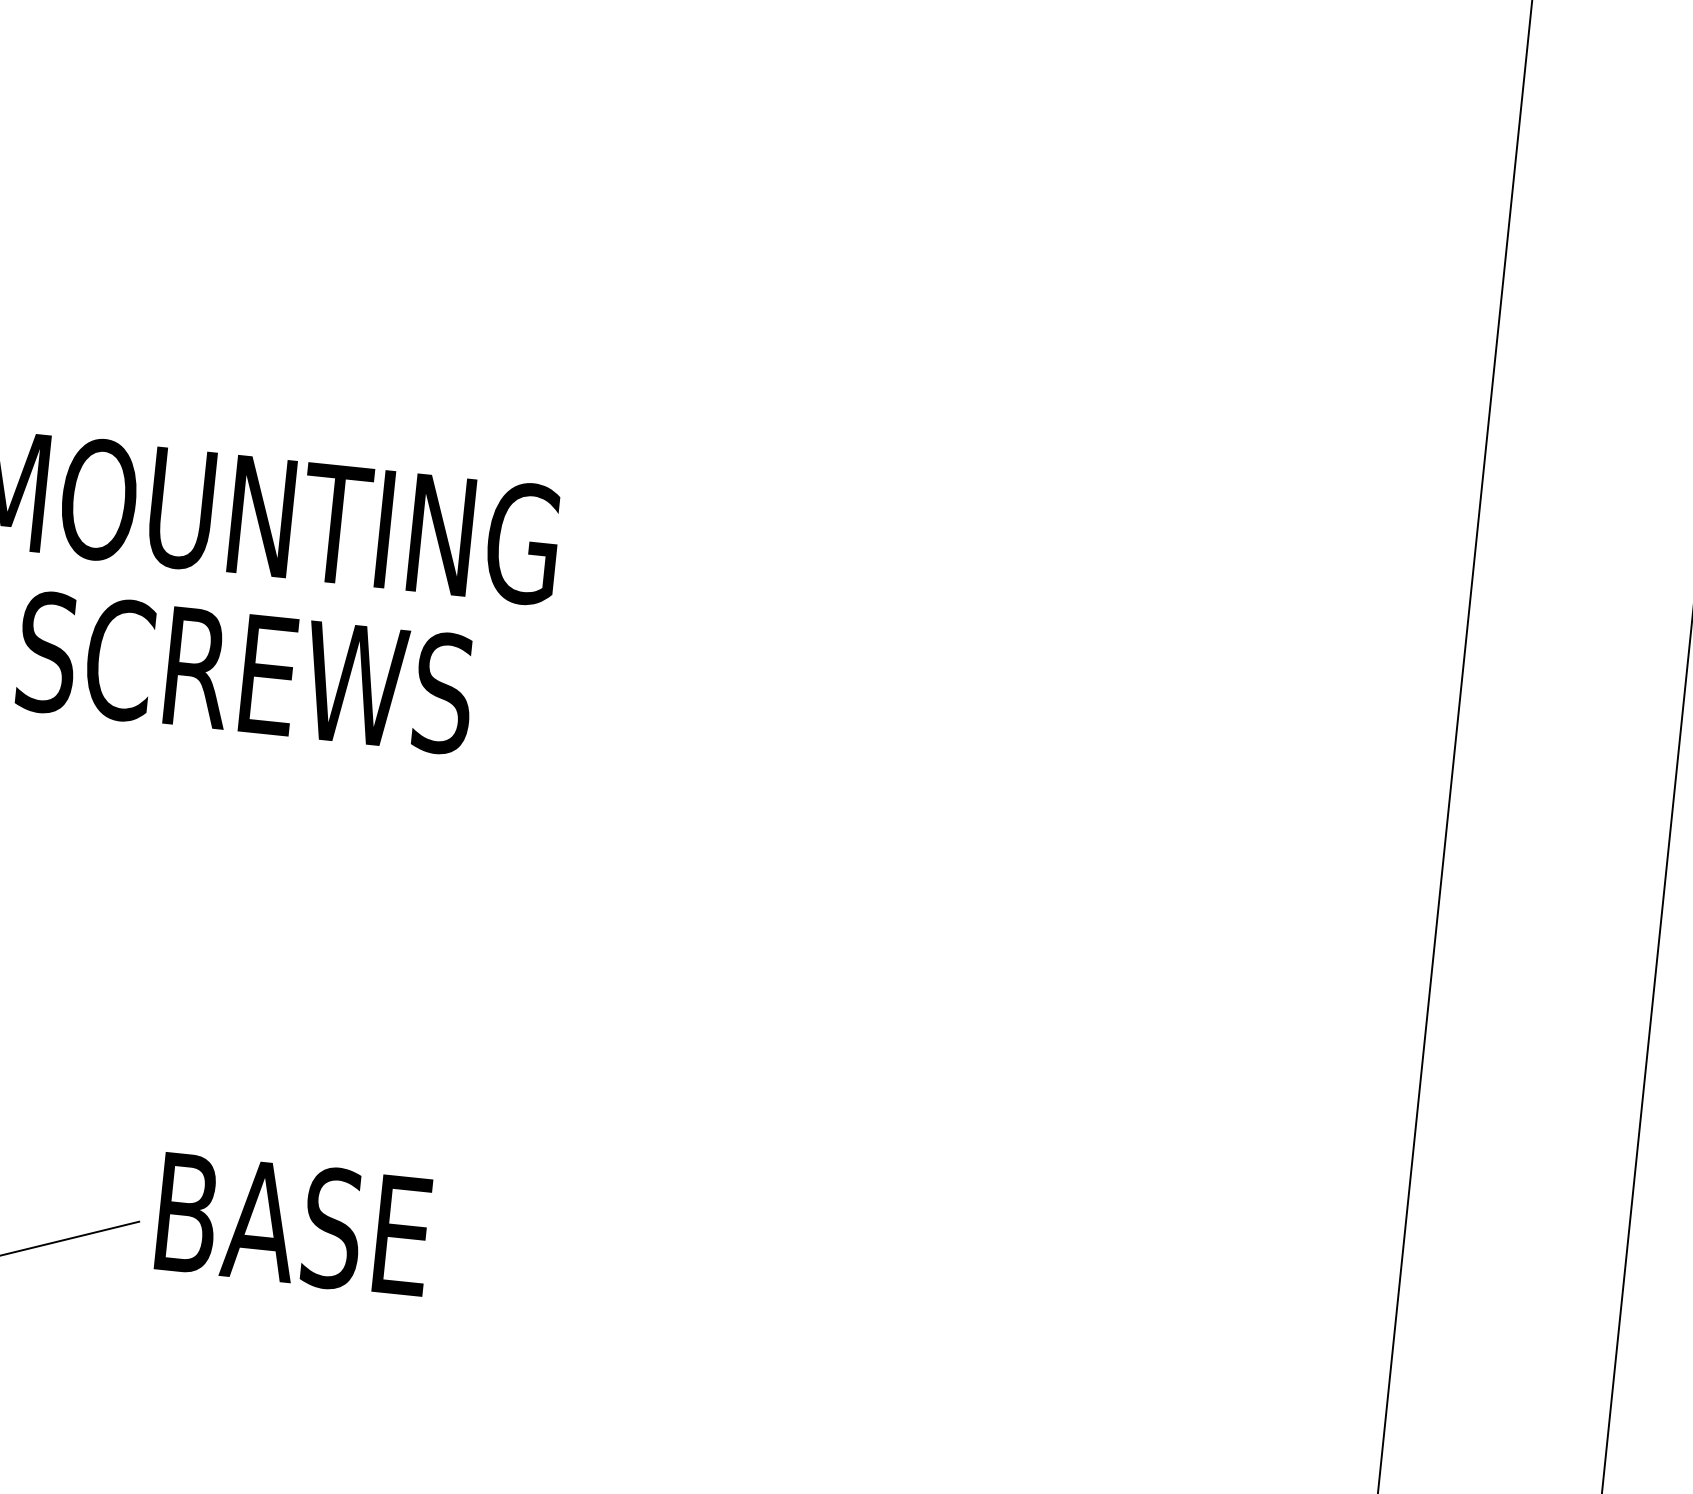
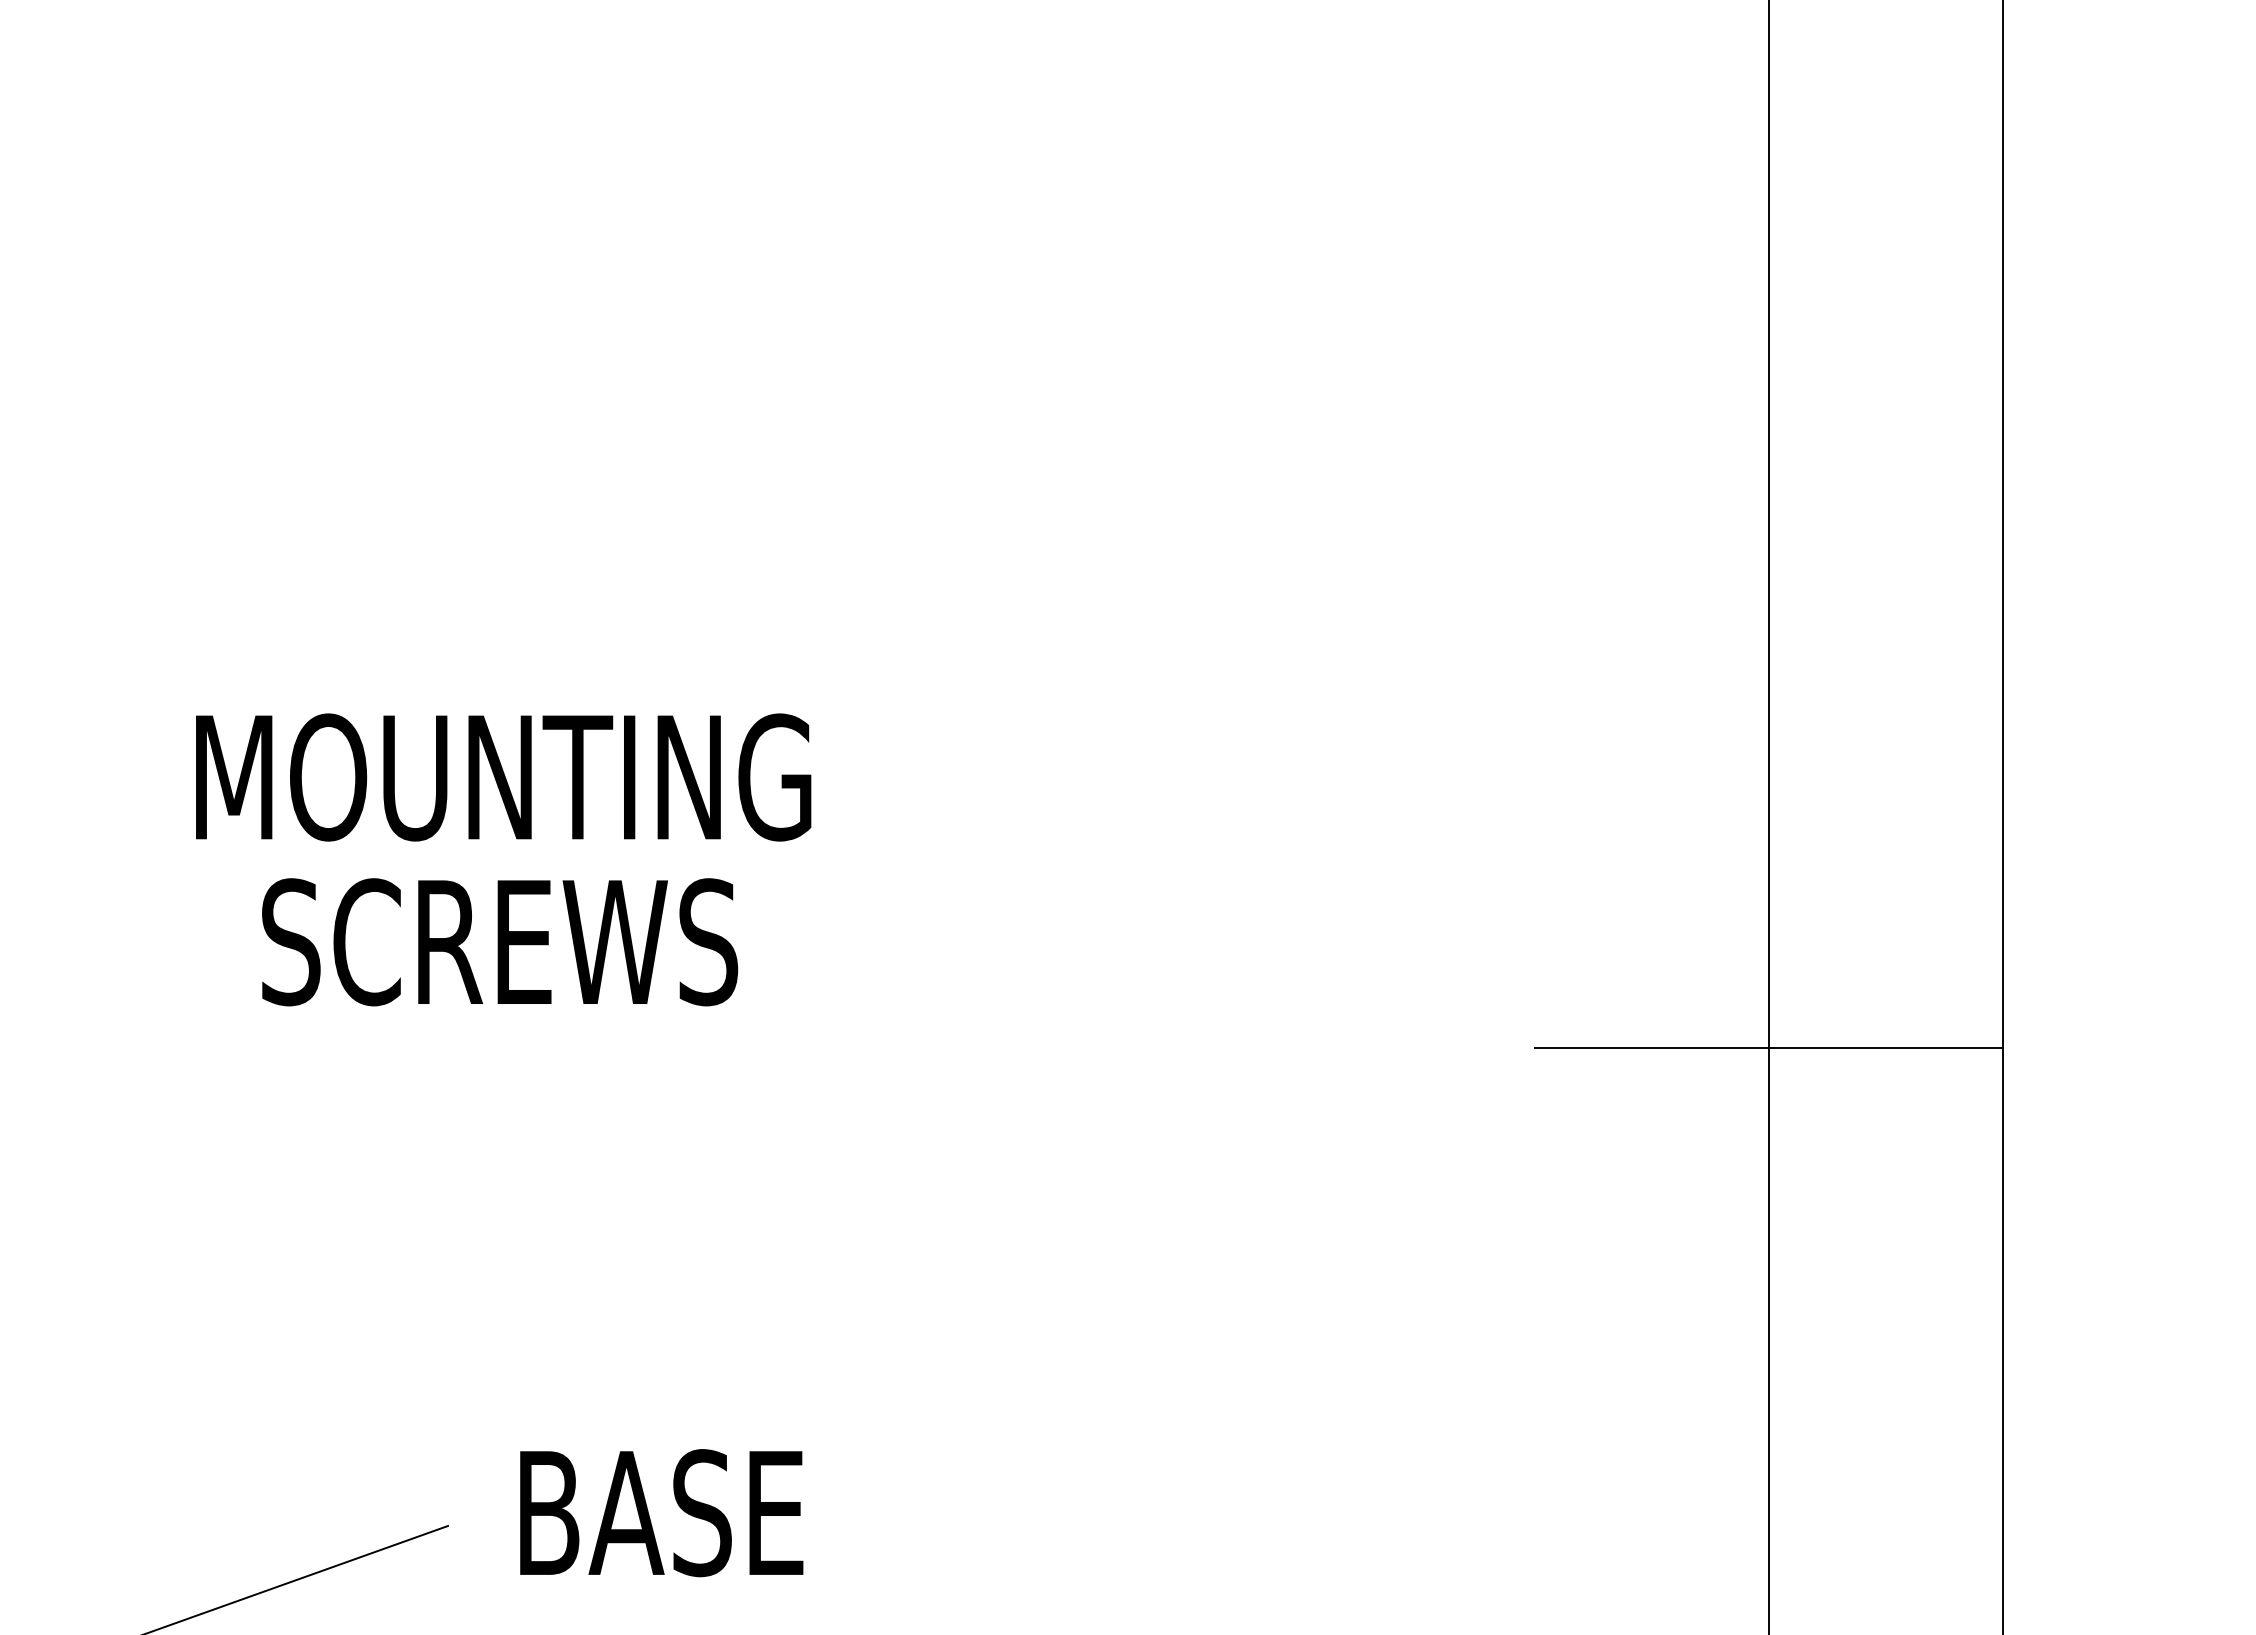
line: (1438, 898) -> (1768, 1048), added
text: (293, 1224) -> (661, 1513), moved

